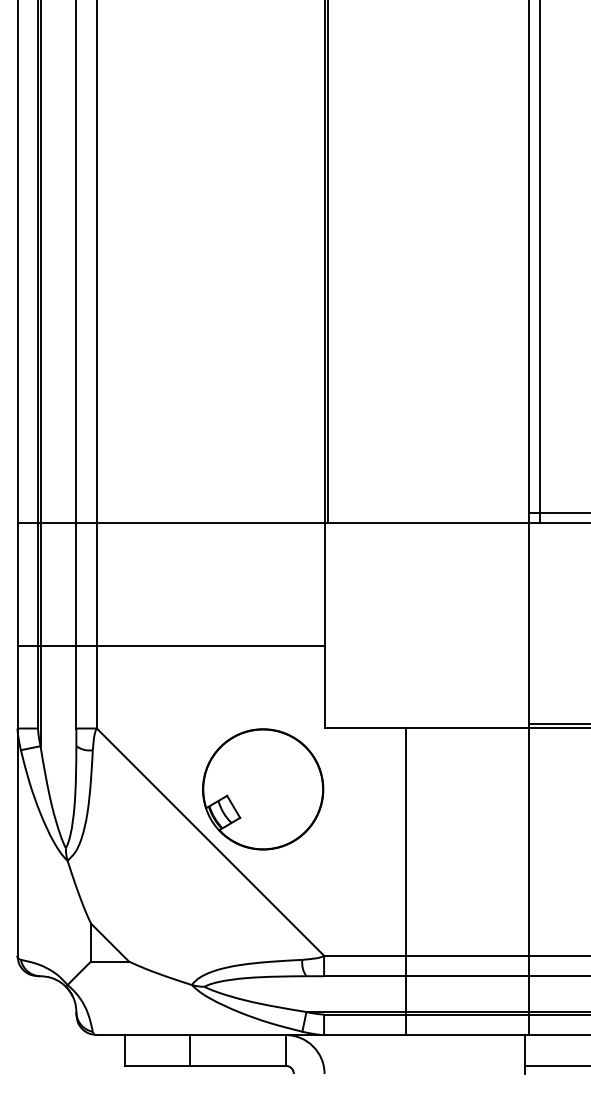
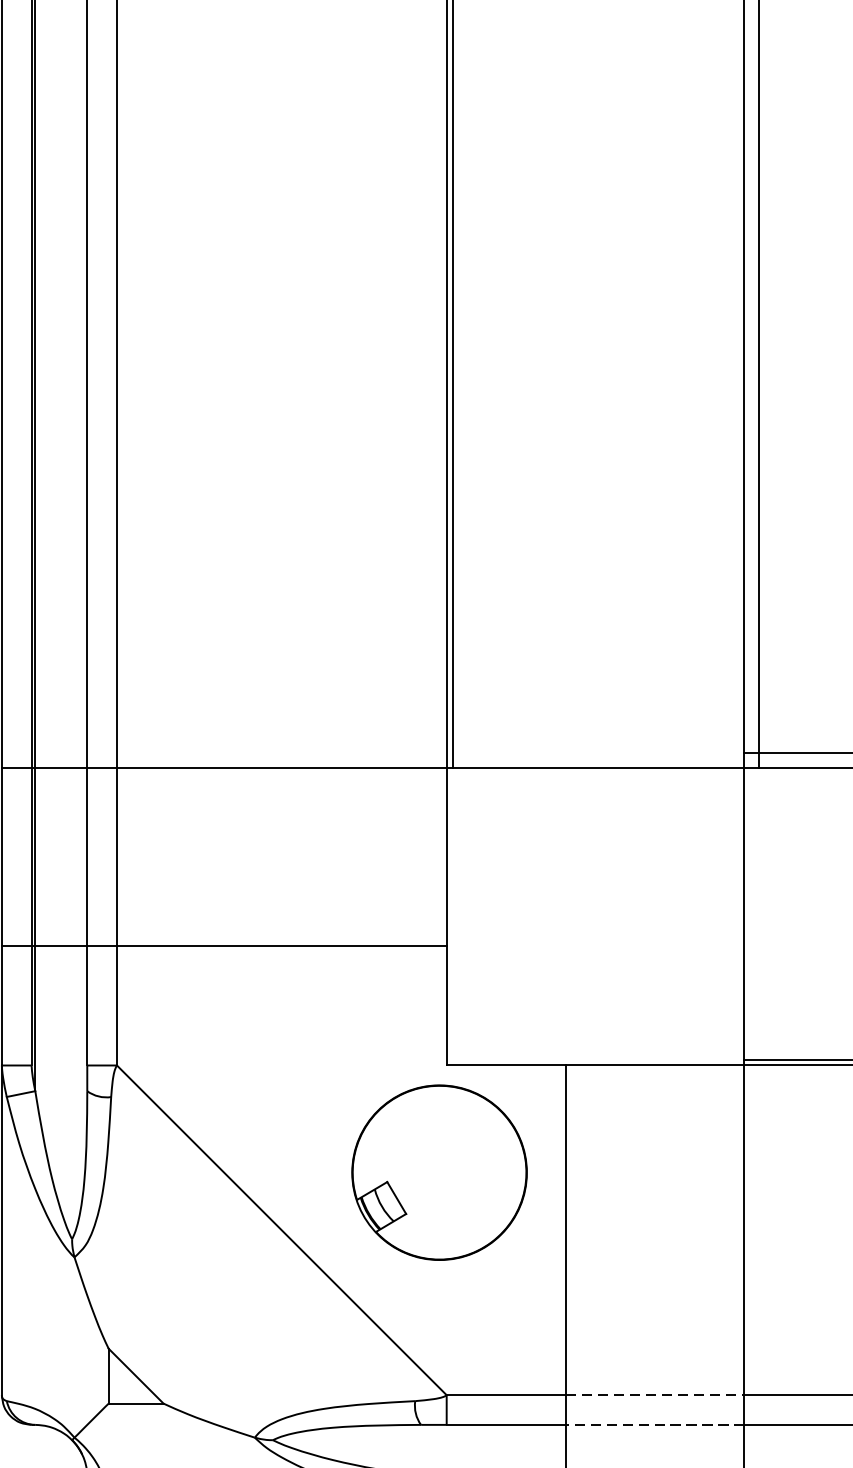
part: (263, 789) -> (440, 1172), moved
line: (468, 955) -> (656, 1394), solid -> dashed
line: (467, 976) -> (654, 1425), solid -> dashed

